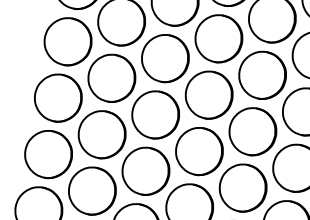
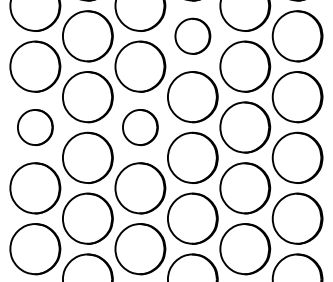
part: (218, 38) -> (192, 36), size x0.7
part: (58, 98) -> (35, 127), size x0.7
part: (155, 114) -> (140, 127), size x0.7

